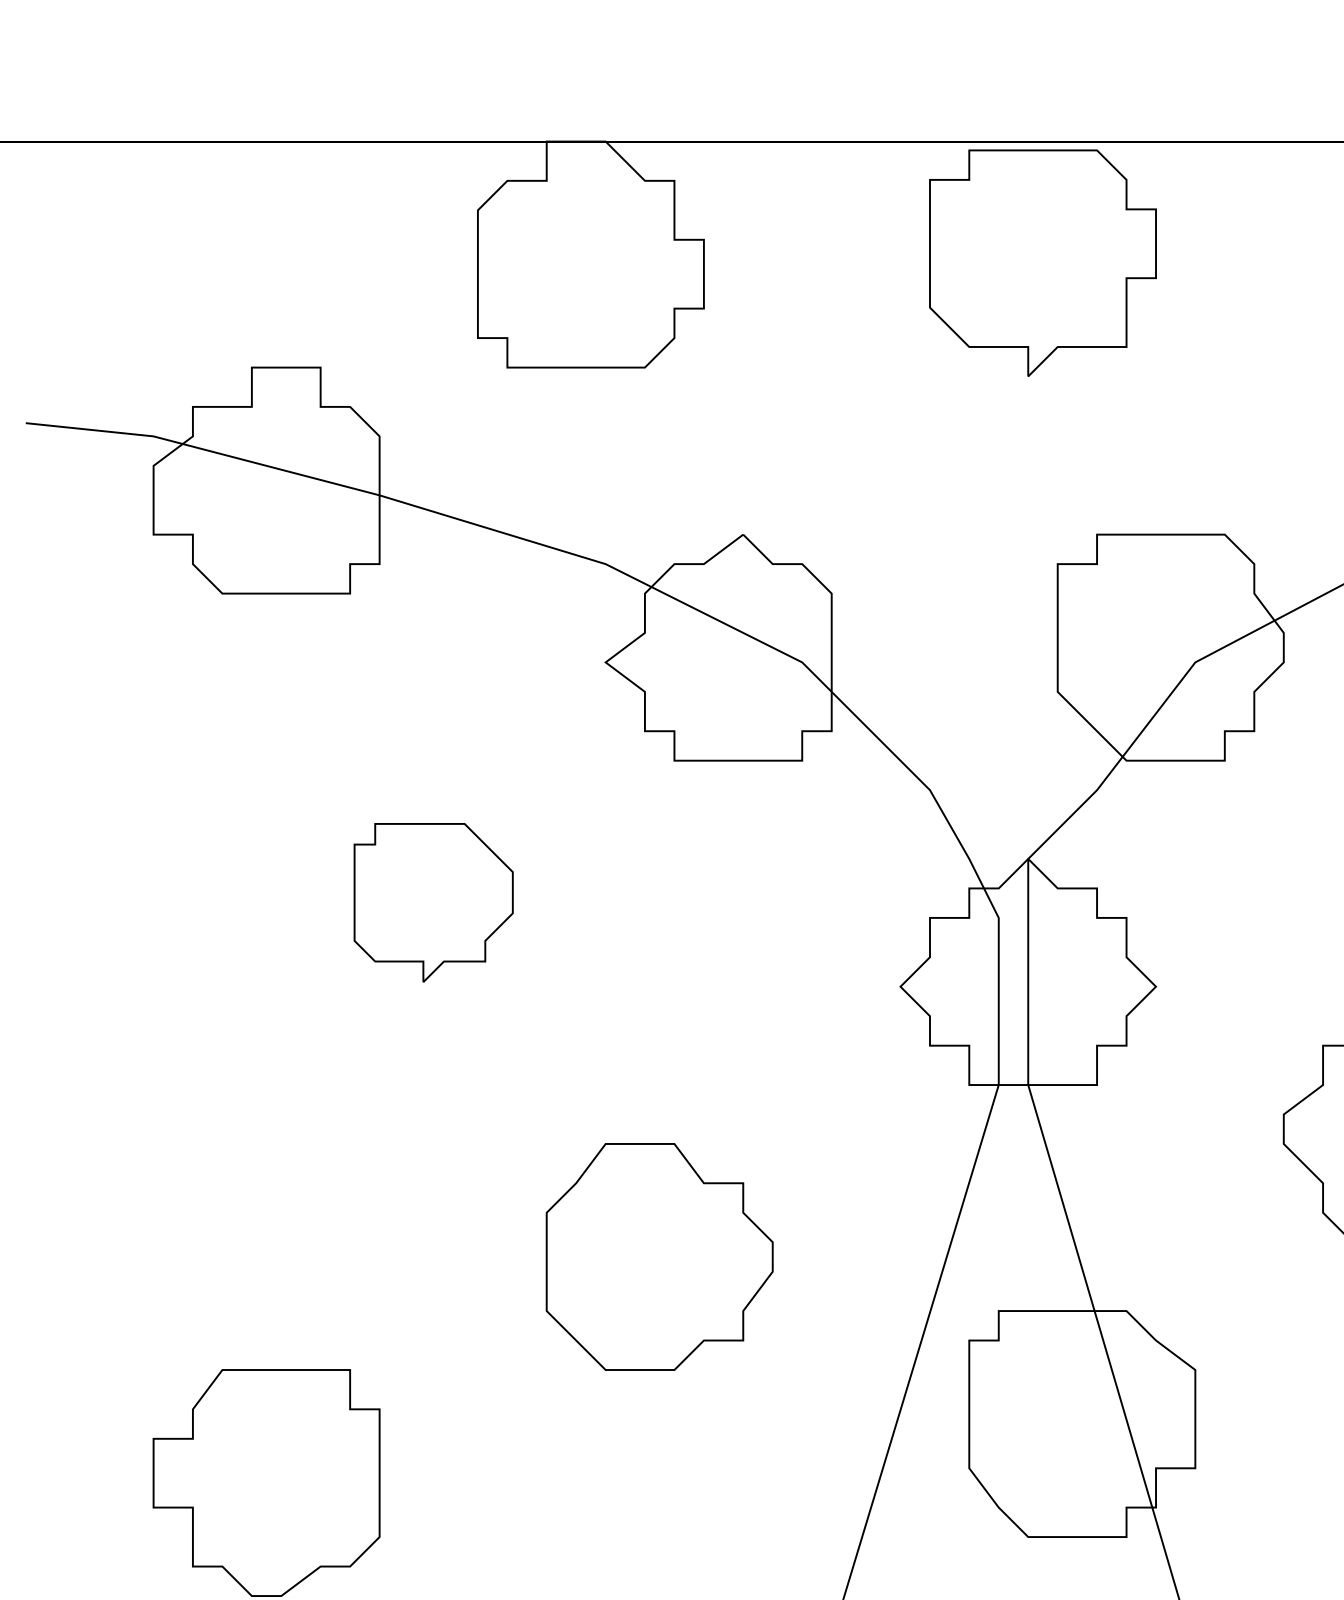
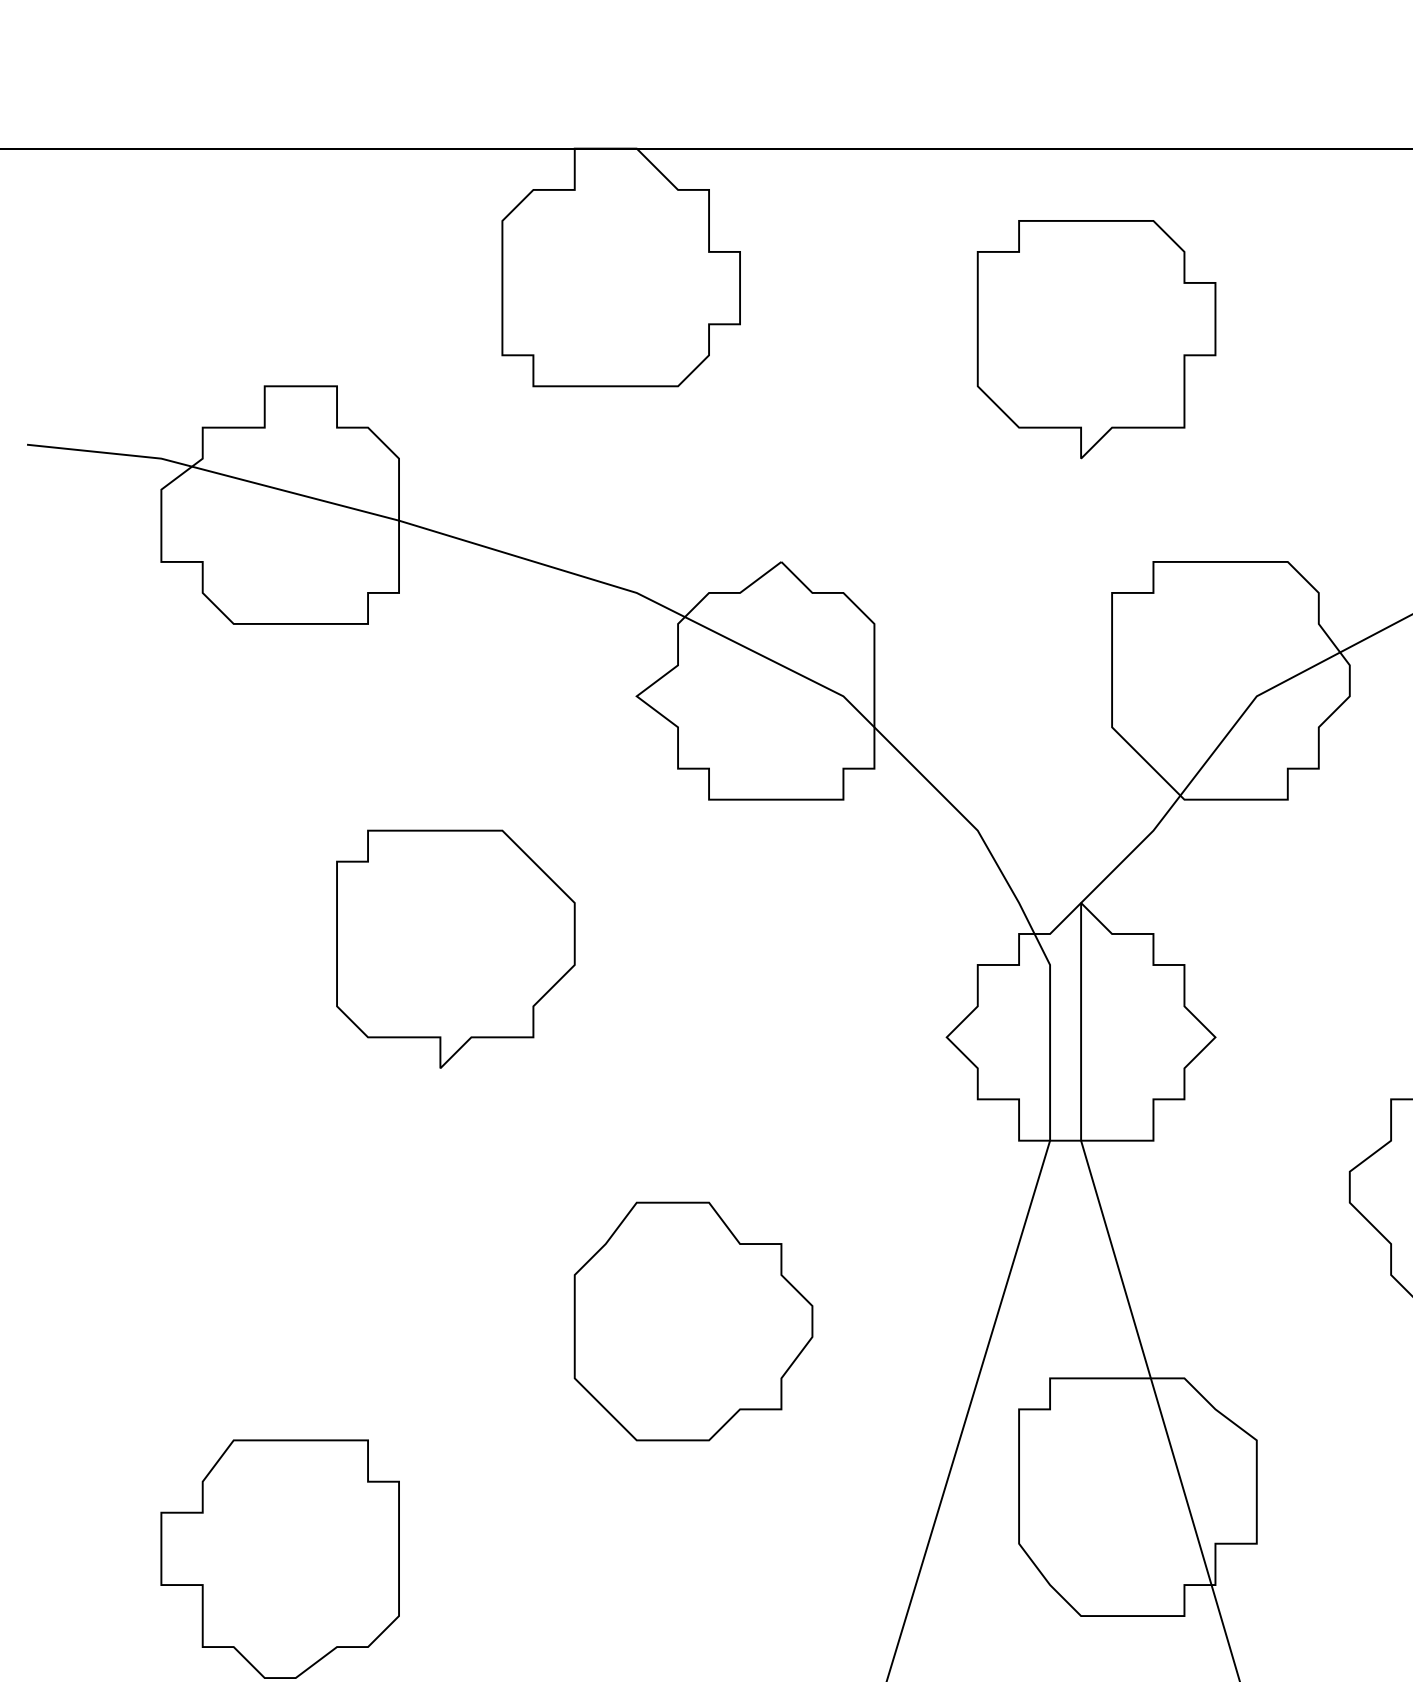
part: (1042, 263) -> (1096, 339), moved
part: (433, 902) -> (455, 948), size x1.43

